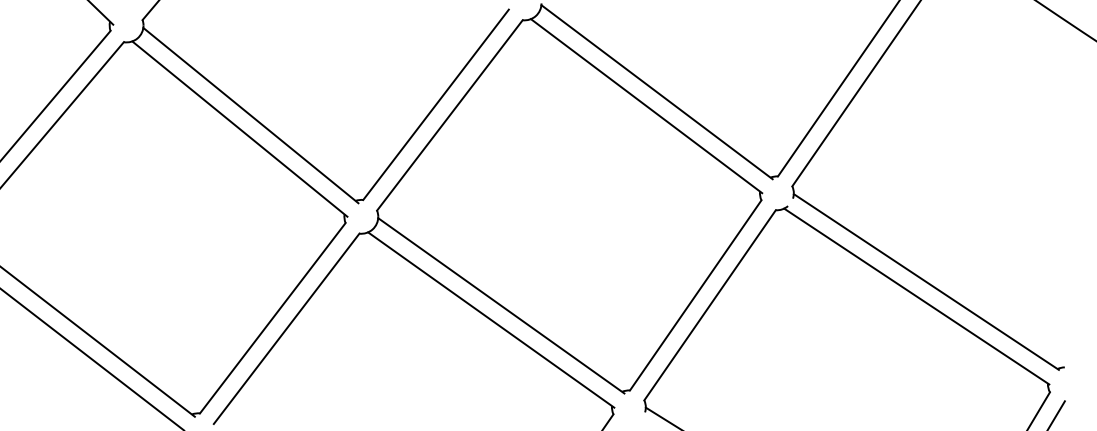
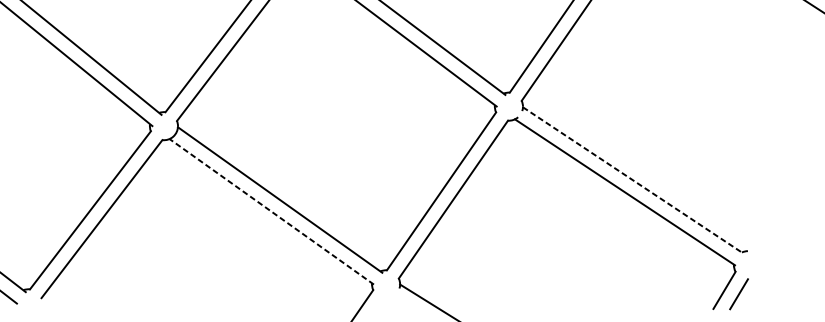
line: (926, 282) -> (633, 180), solid -> dashed
line: (490, 319) -> (271, 211), solid -> dashed

